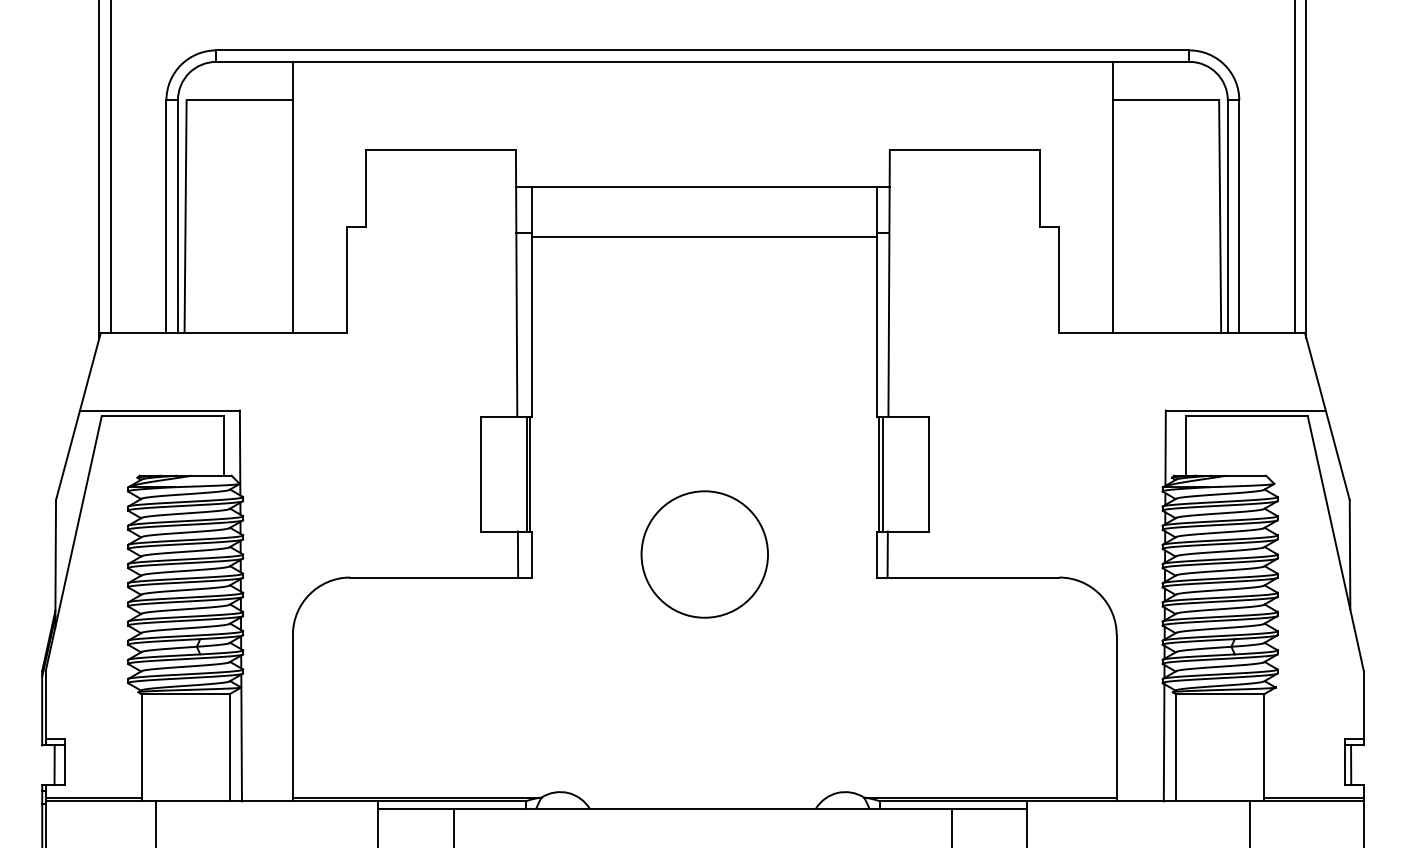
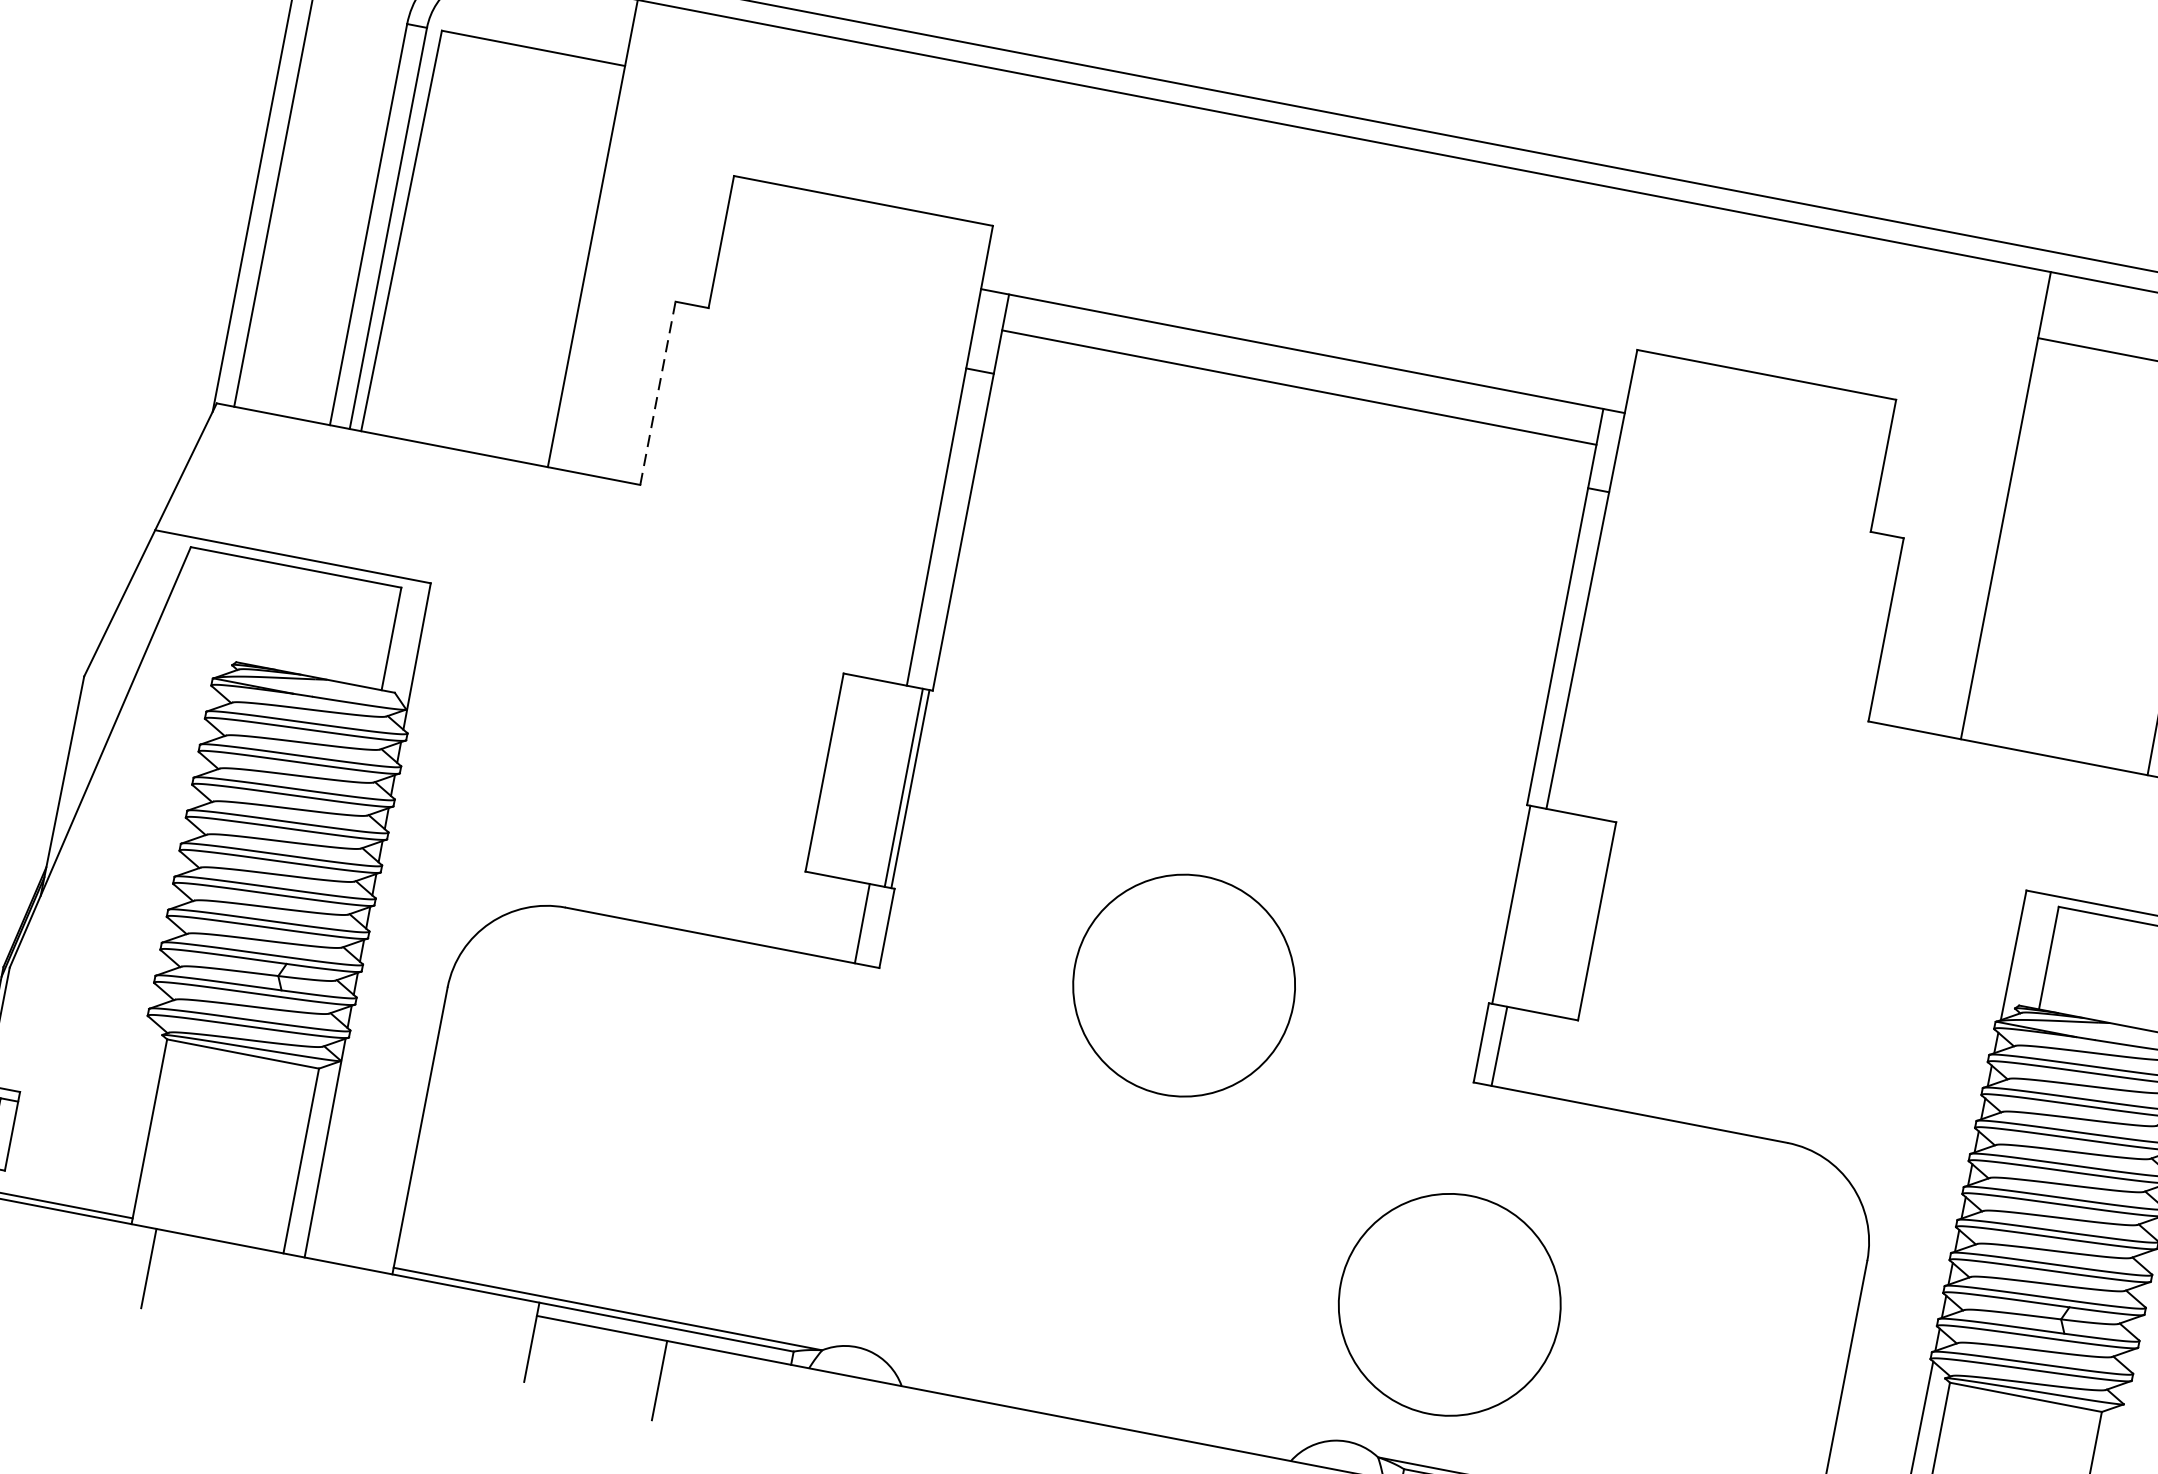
line: (704, 236) -> (1298, 387), moved
line: (346, 279) -> (657, 392), solid -> dashed
line: (882, 473) -> (1517, 904), removed
circle: (887, 704) -> (1449, 1304), added

